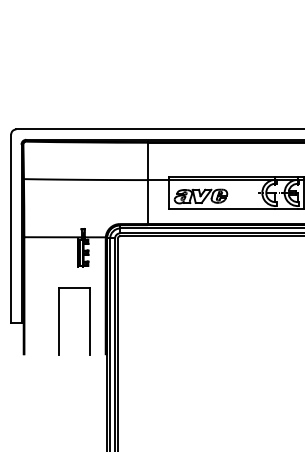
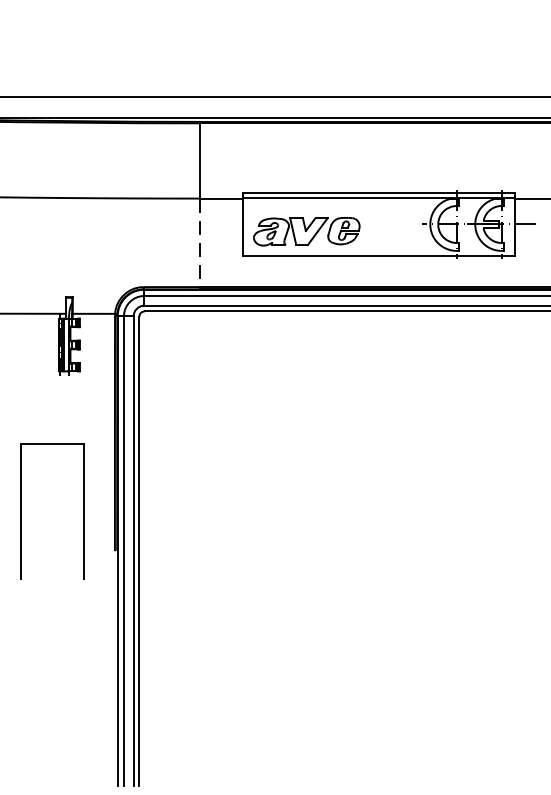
line: (147, 202) -> (199, 243), solid -> dashed
part: (59, 321) -> (21, 511), moved

